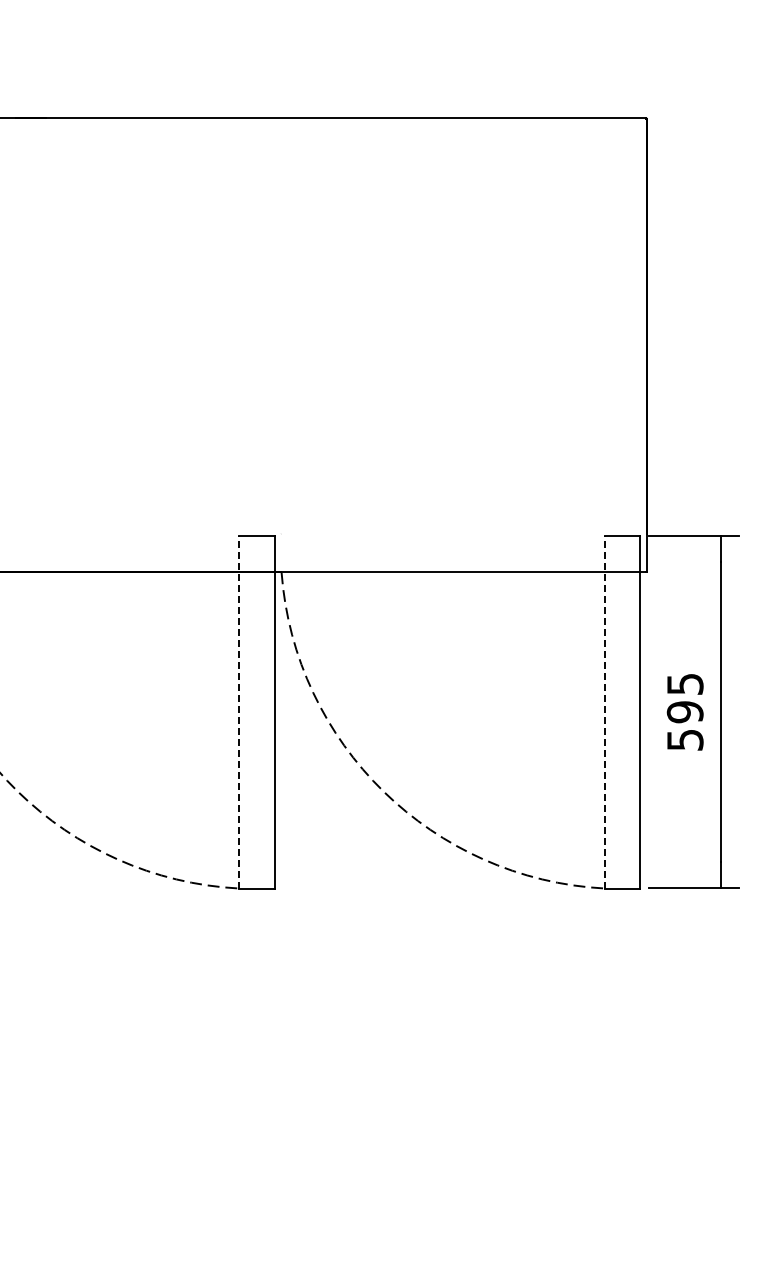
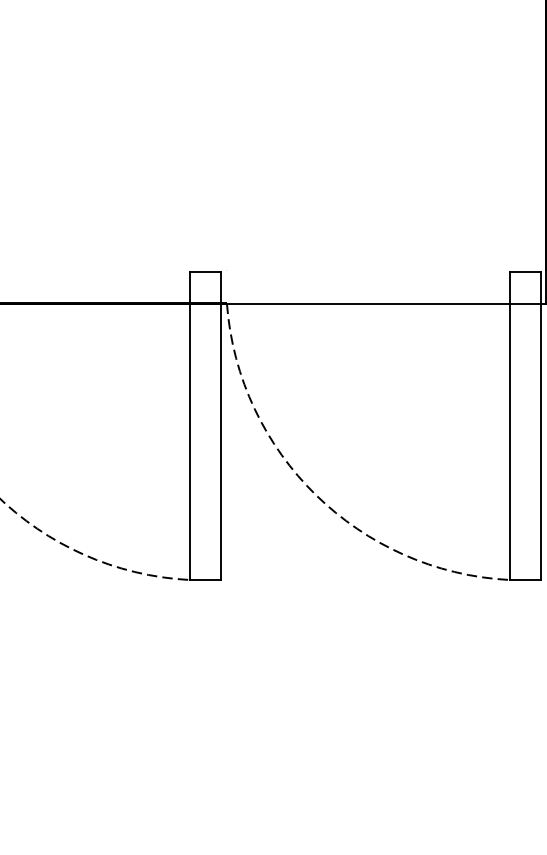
line: (239, 711) -> (190, 425), dashed -> solid
line: (604, 711) -> (509, 425), dashed -> solid

